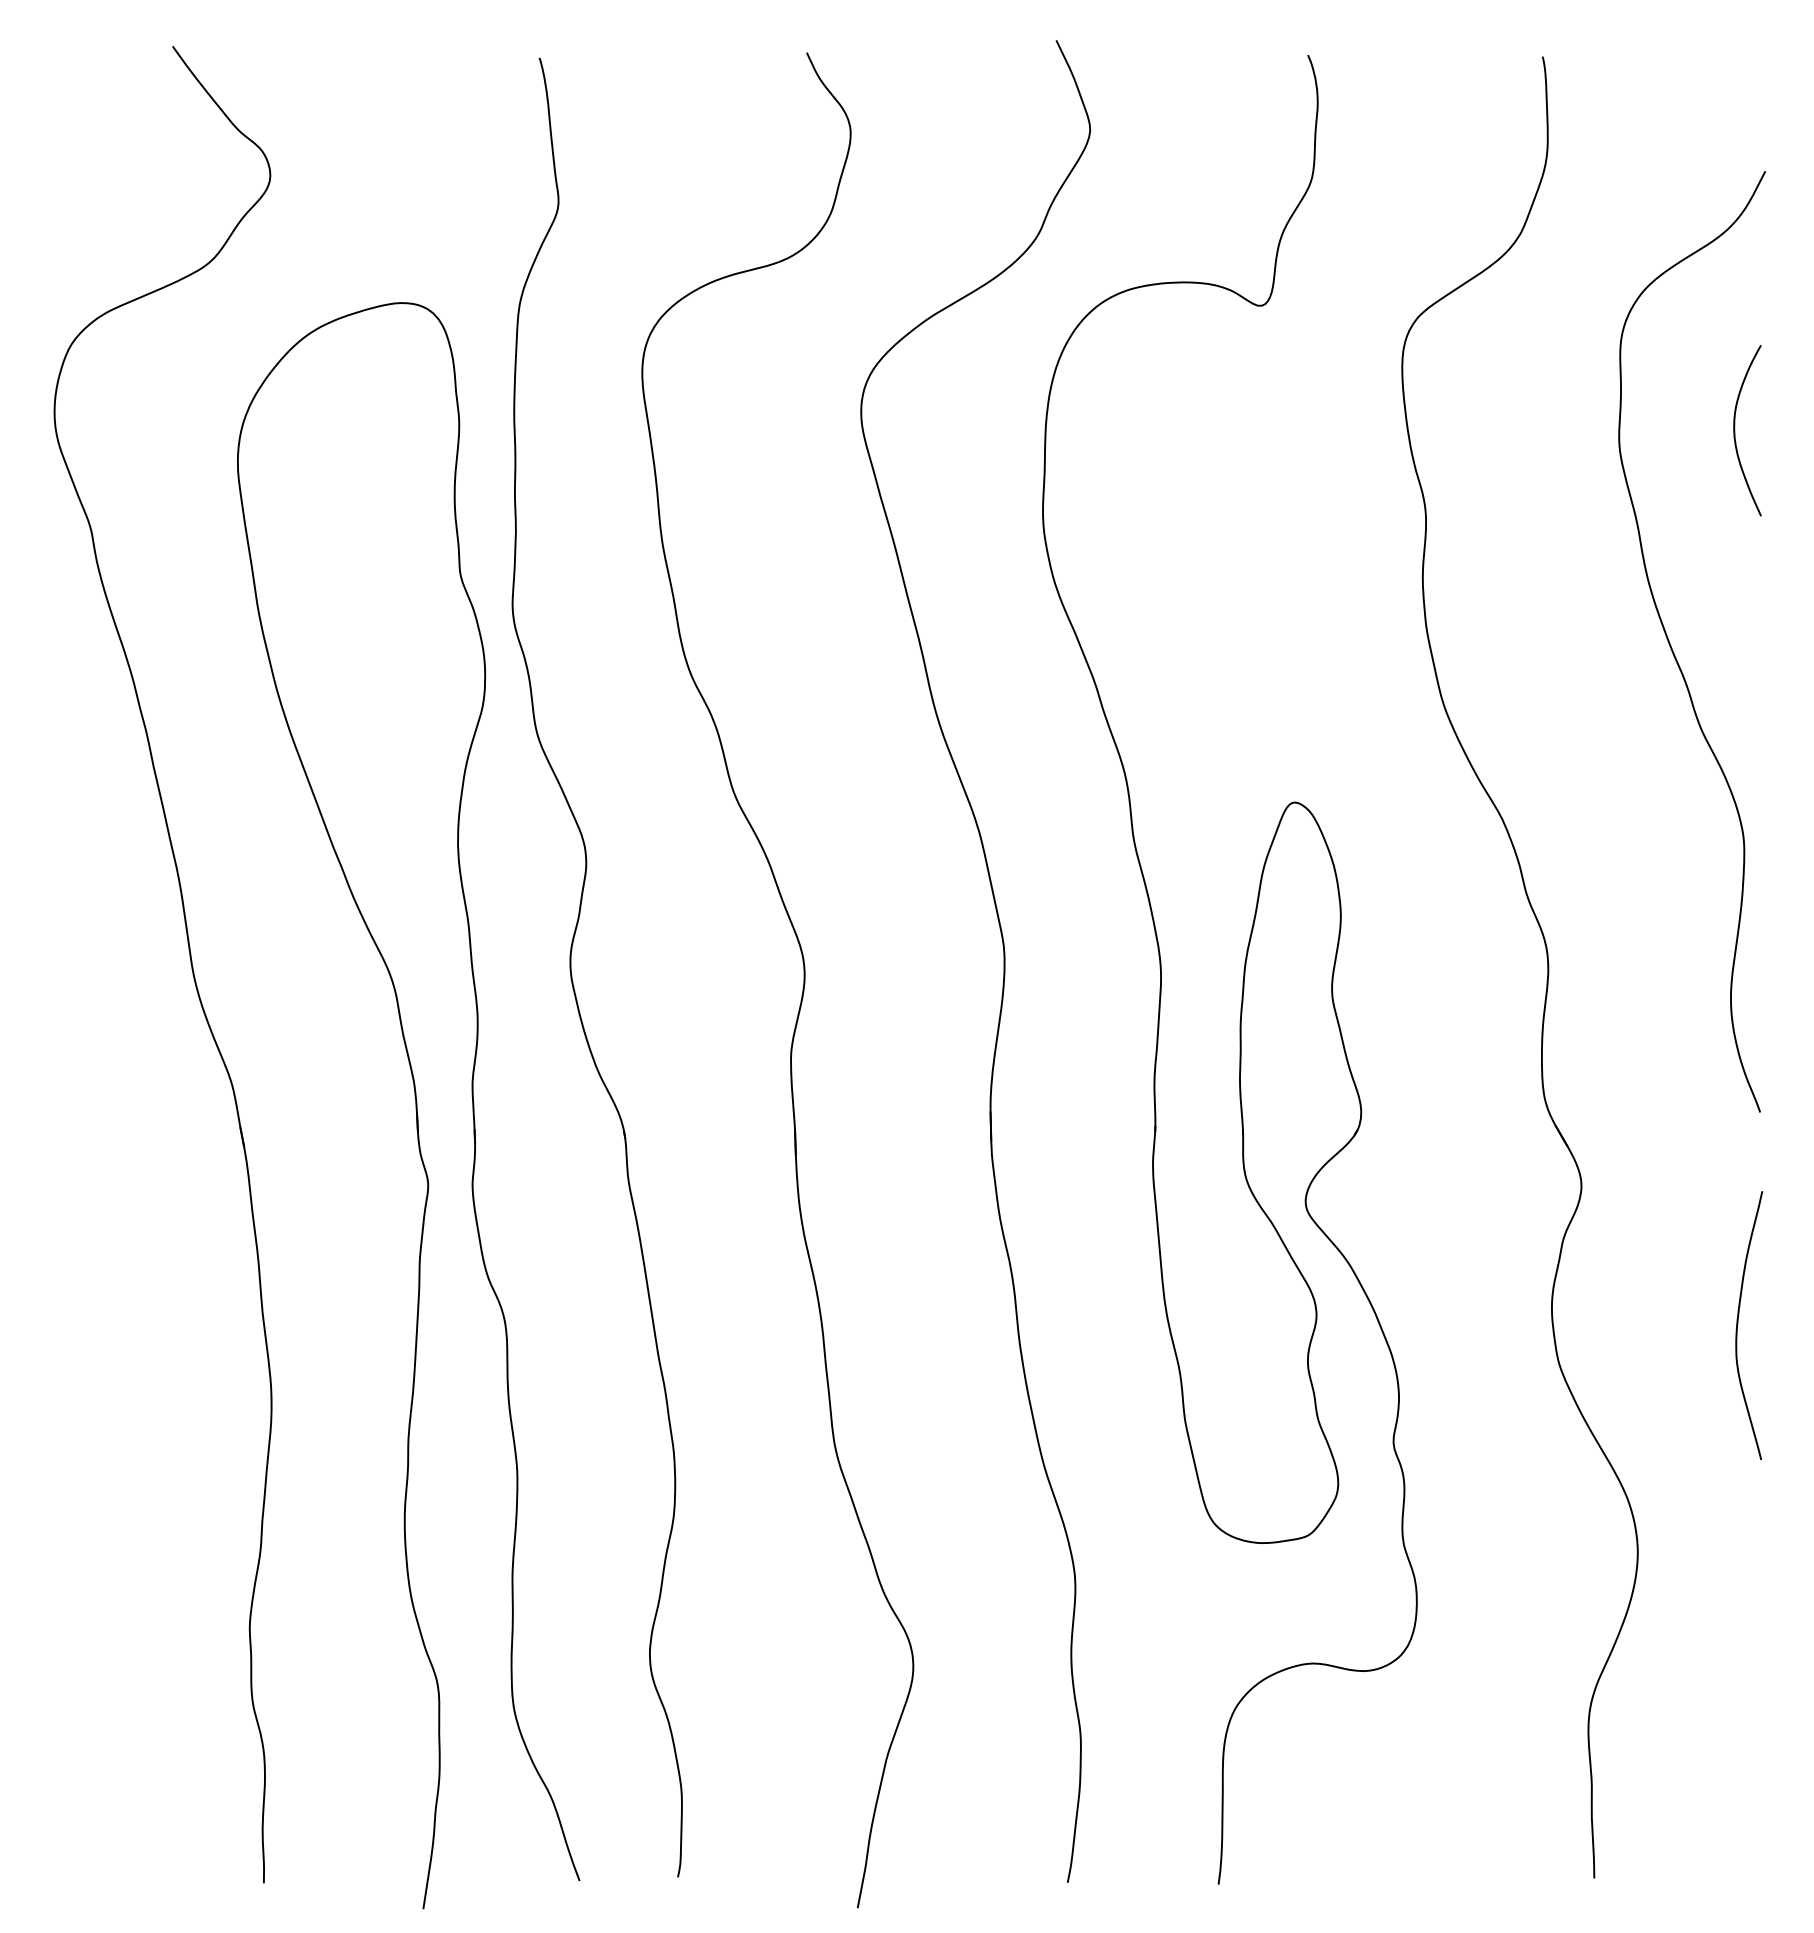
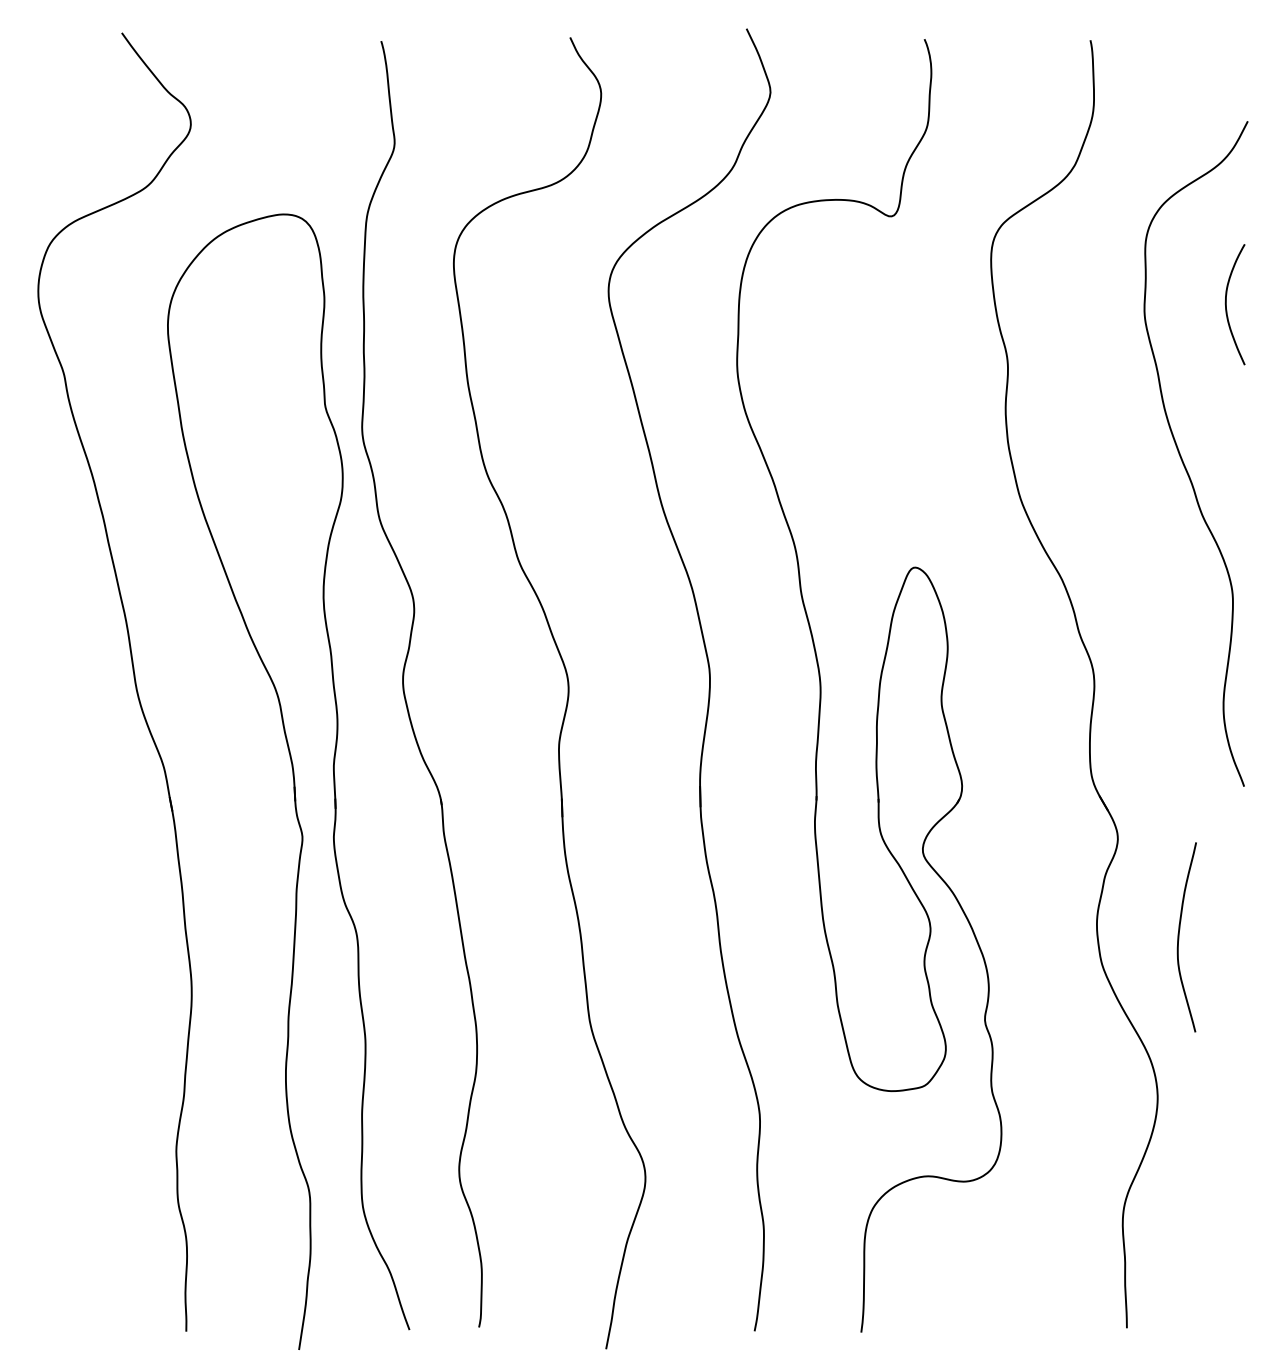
curve: (1738, 1324) -> (1179, 936), moved

